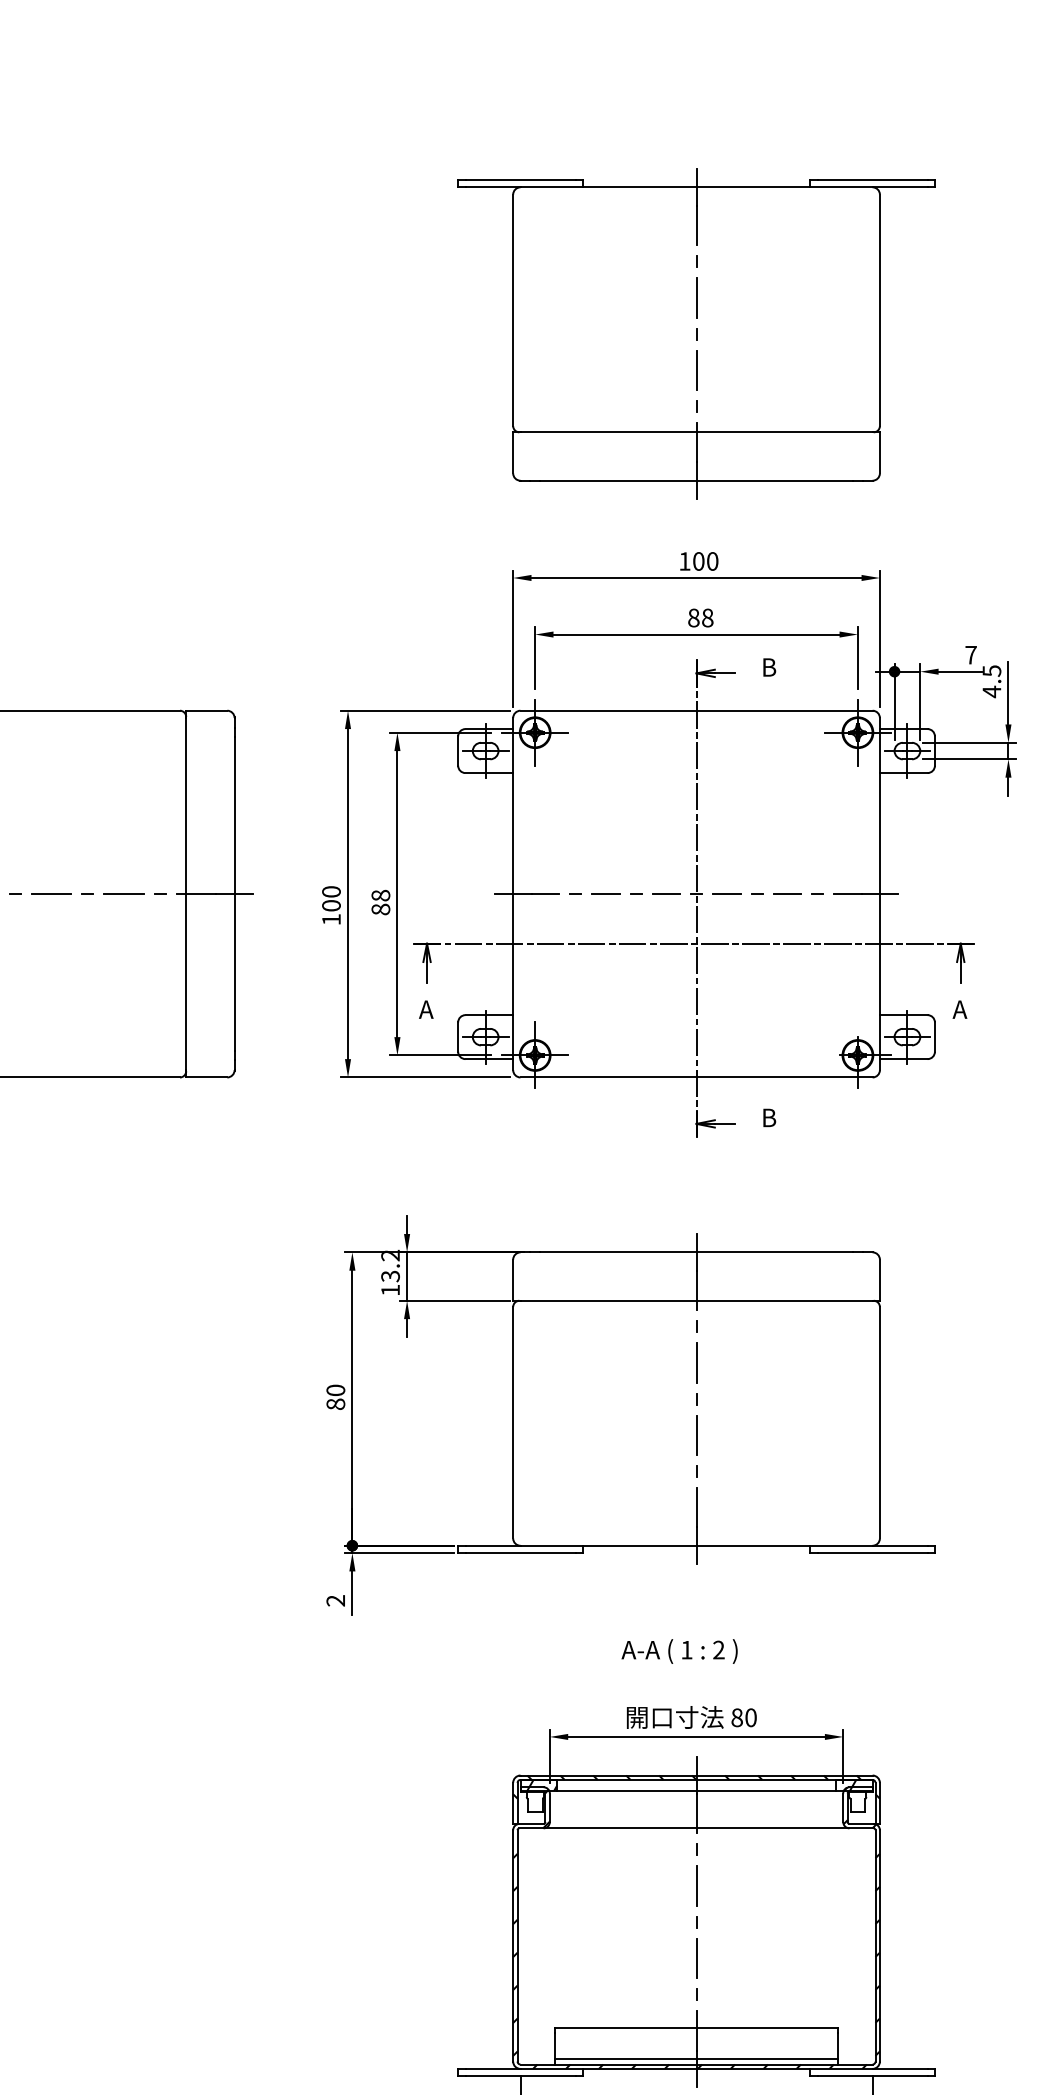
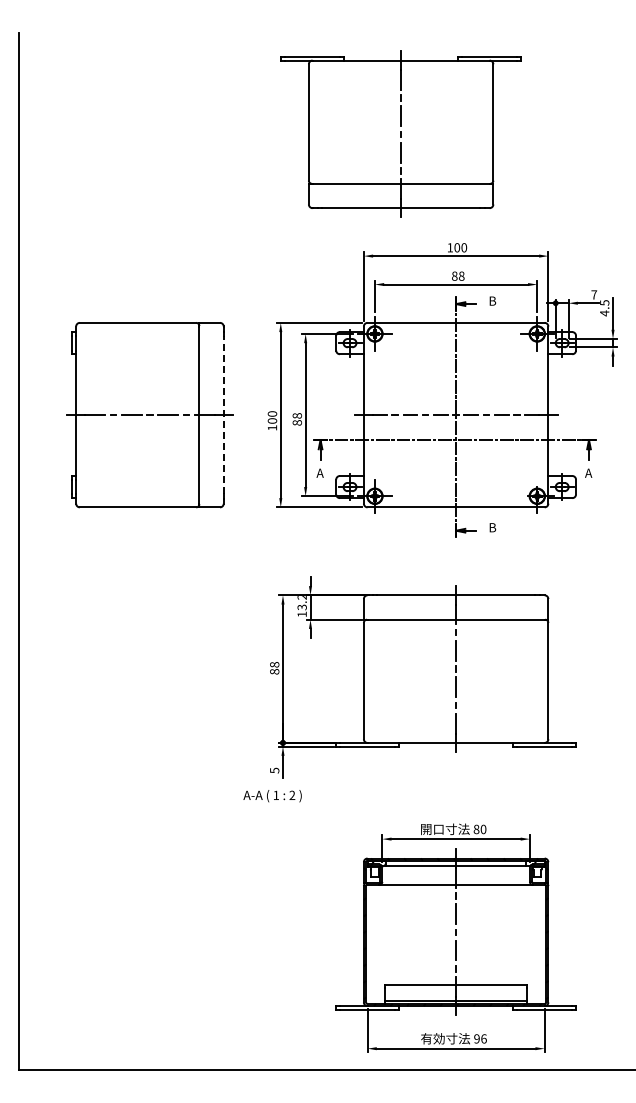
part: (695, 332) -> (400, 133), moved
line: (234, 894) -> (223, 415), solid -> dashed
text: (337, 1389) -> (275, 664), 80 -> 88
text: (335, 1600) -> (274, 770), 2 -> 5
text: (679, 1652) -> (272, 796), moved

